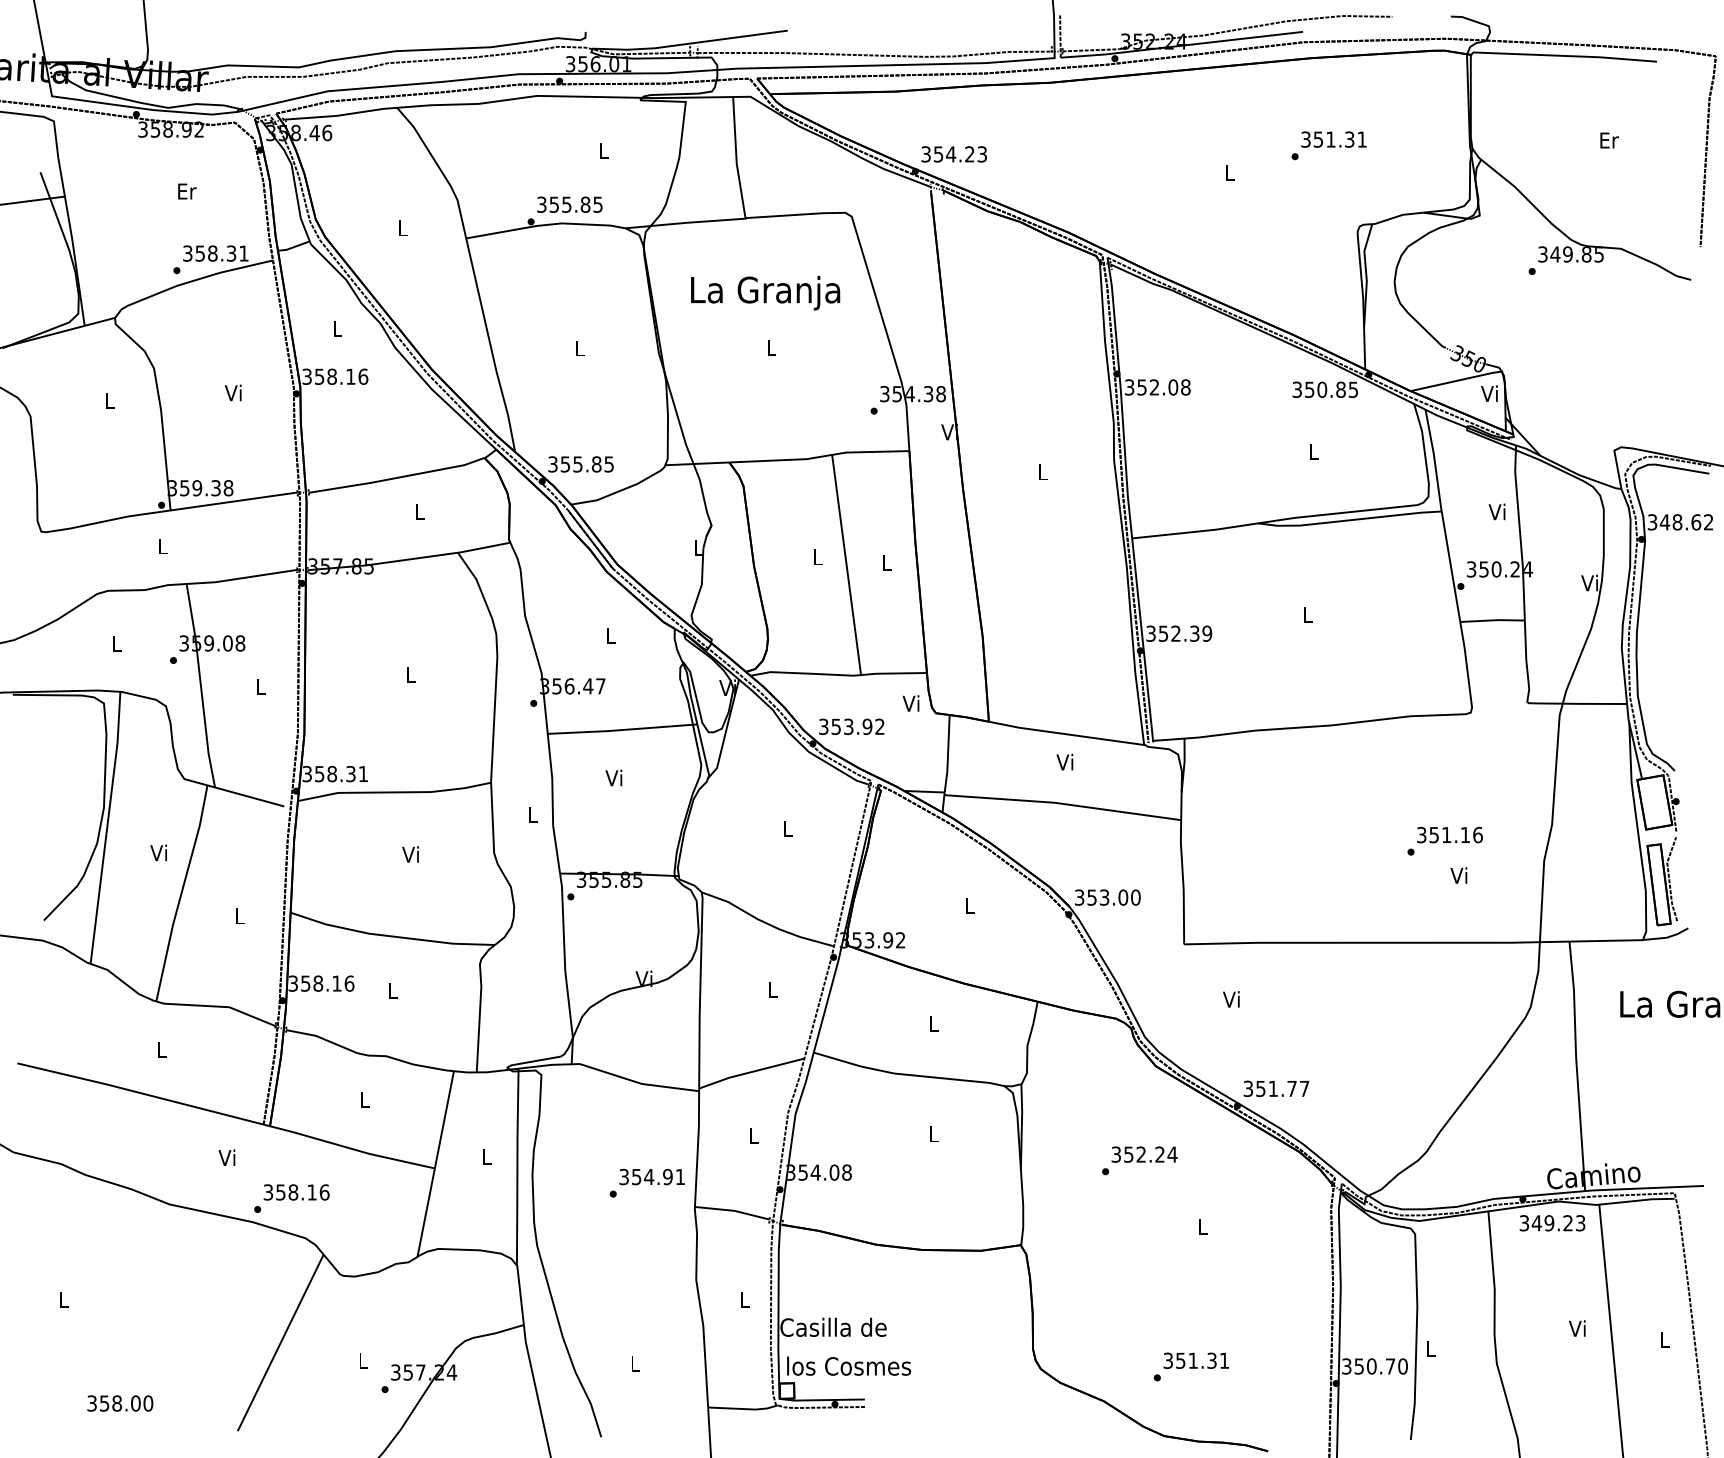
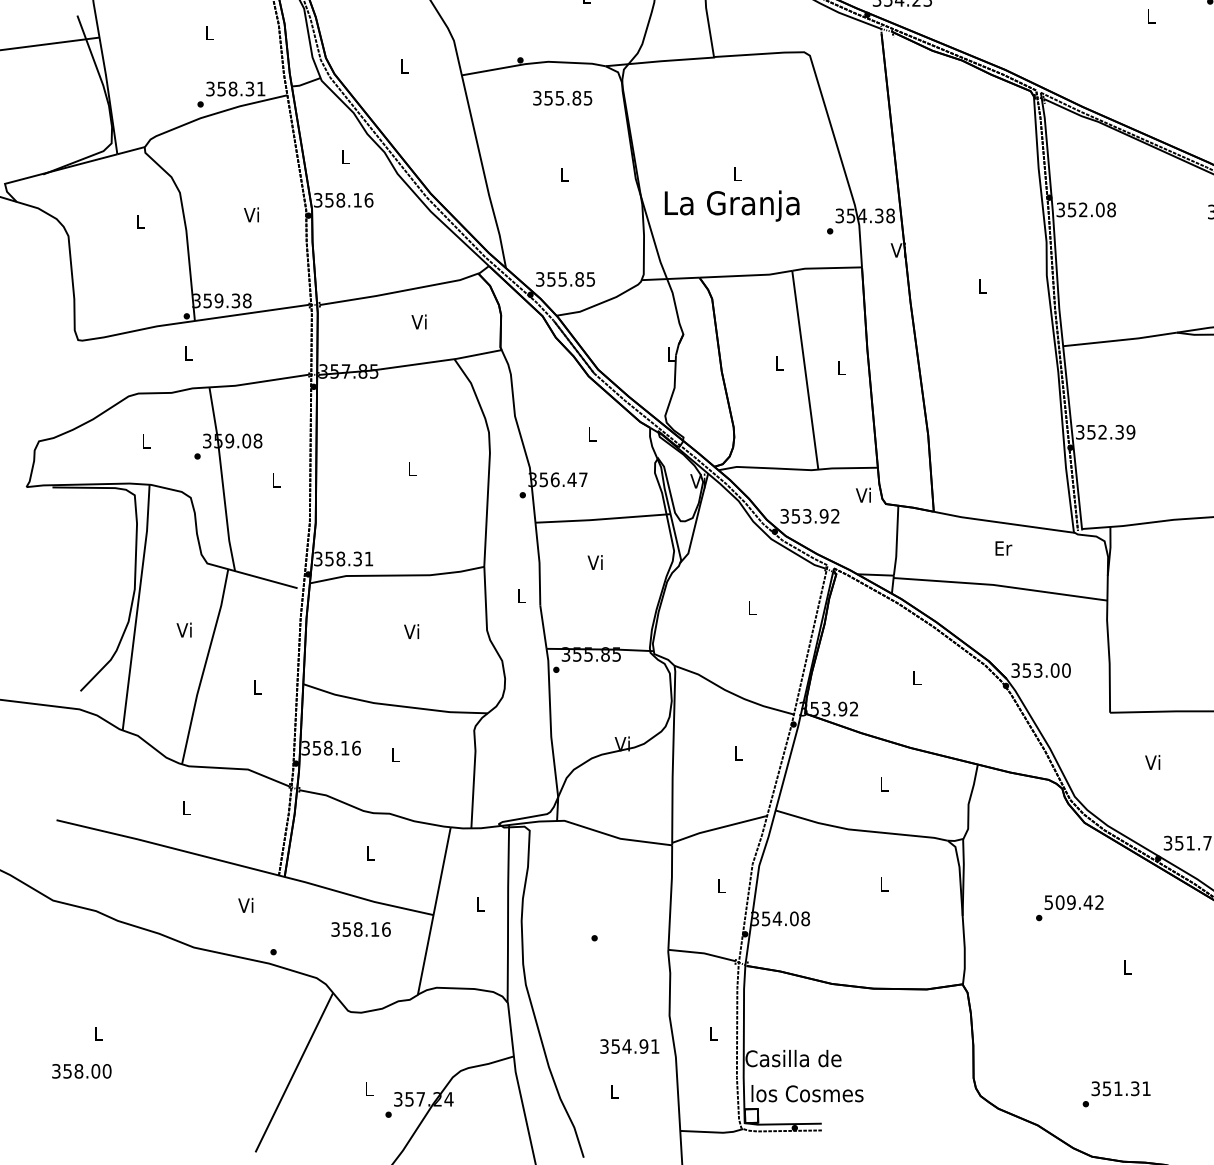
text: (187, 191) -> (210, 32), Er -> L
text: (569, 204) -> (562, 98), moved
text: (765, 292) -> (732, 205), moved
text: (418, 511) -> (418, 321), L -> Vi
text: (1065, 761) -> (1002, 547), Vi -> Er
text: (1144, 1154) -> (1074, 902), 352.24 -> 509.42
text: (651, 1176) -> (629, 1046), moved
text: (296, 1192) -> (360, 929), moved
text: (120, 1403) -> (81, 1071), moved

